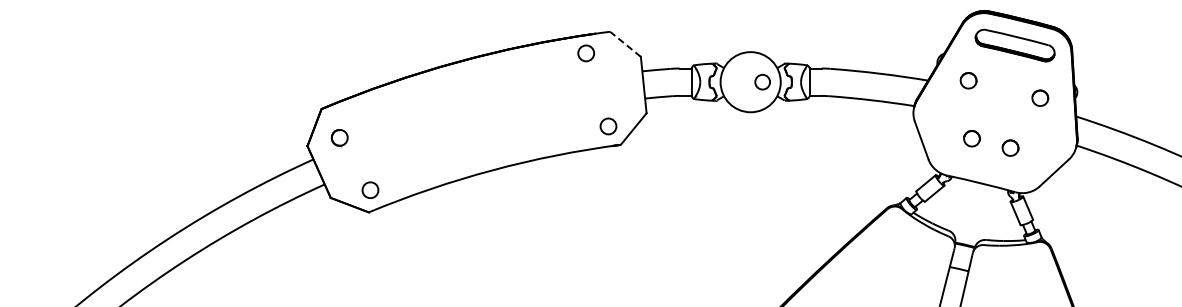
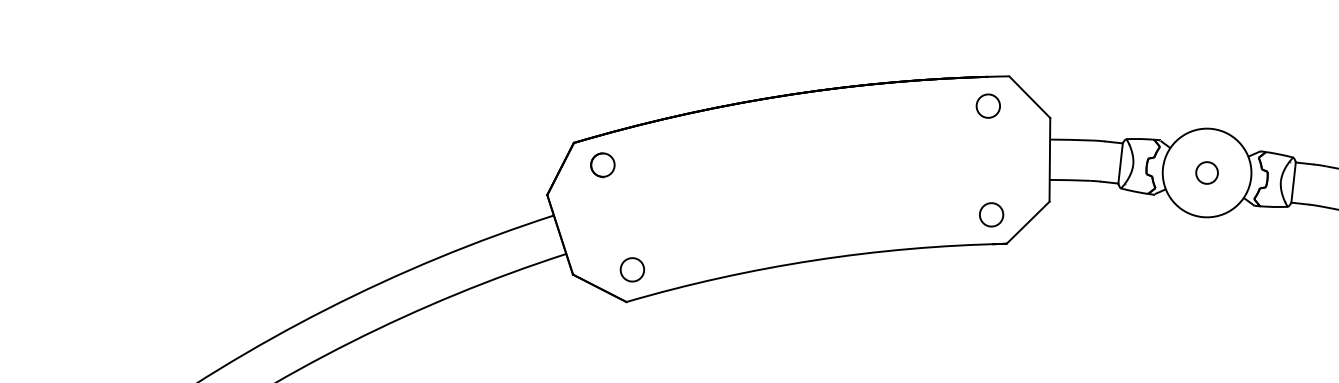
line: (625, 44) -> (1029, 97), dashed -> solid
circle: (586, 53) -> (988, 106), moved
circle: (762, 81) -> (1206, 171), moved
part: (339, 138) -> (602, 166), moved

